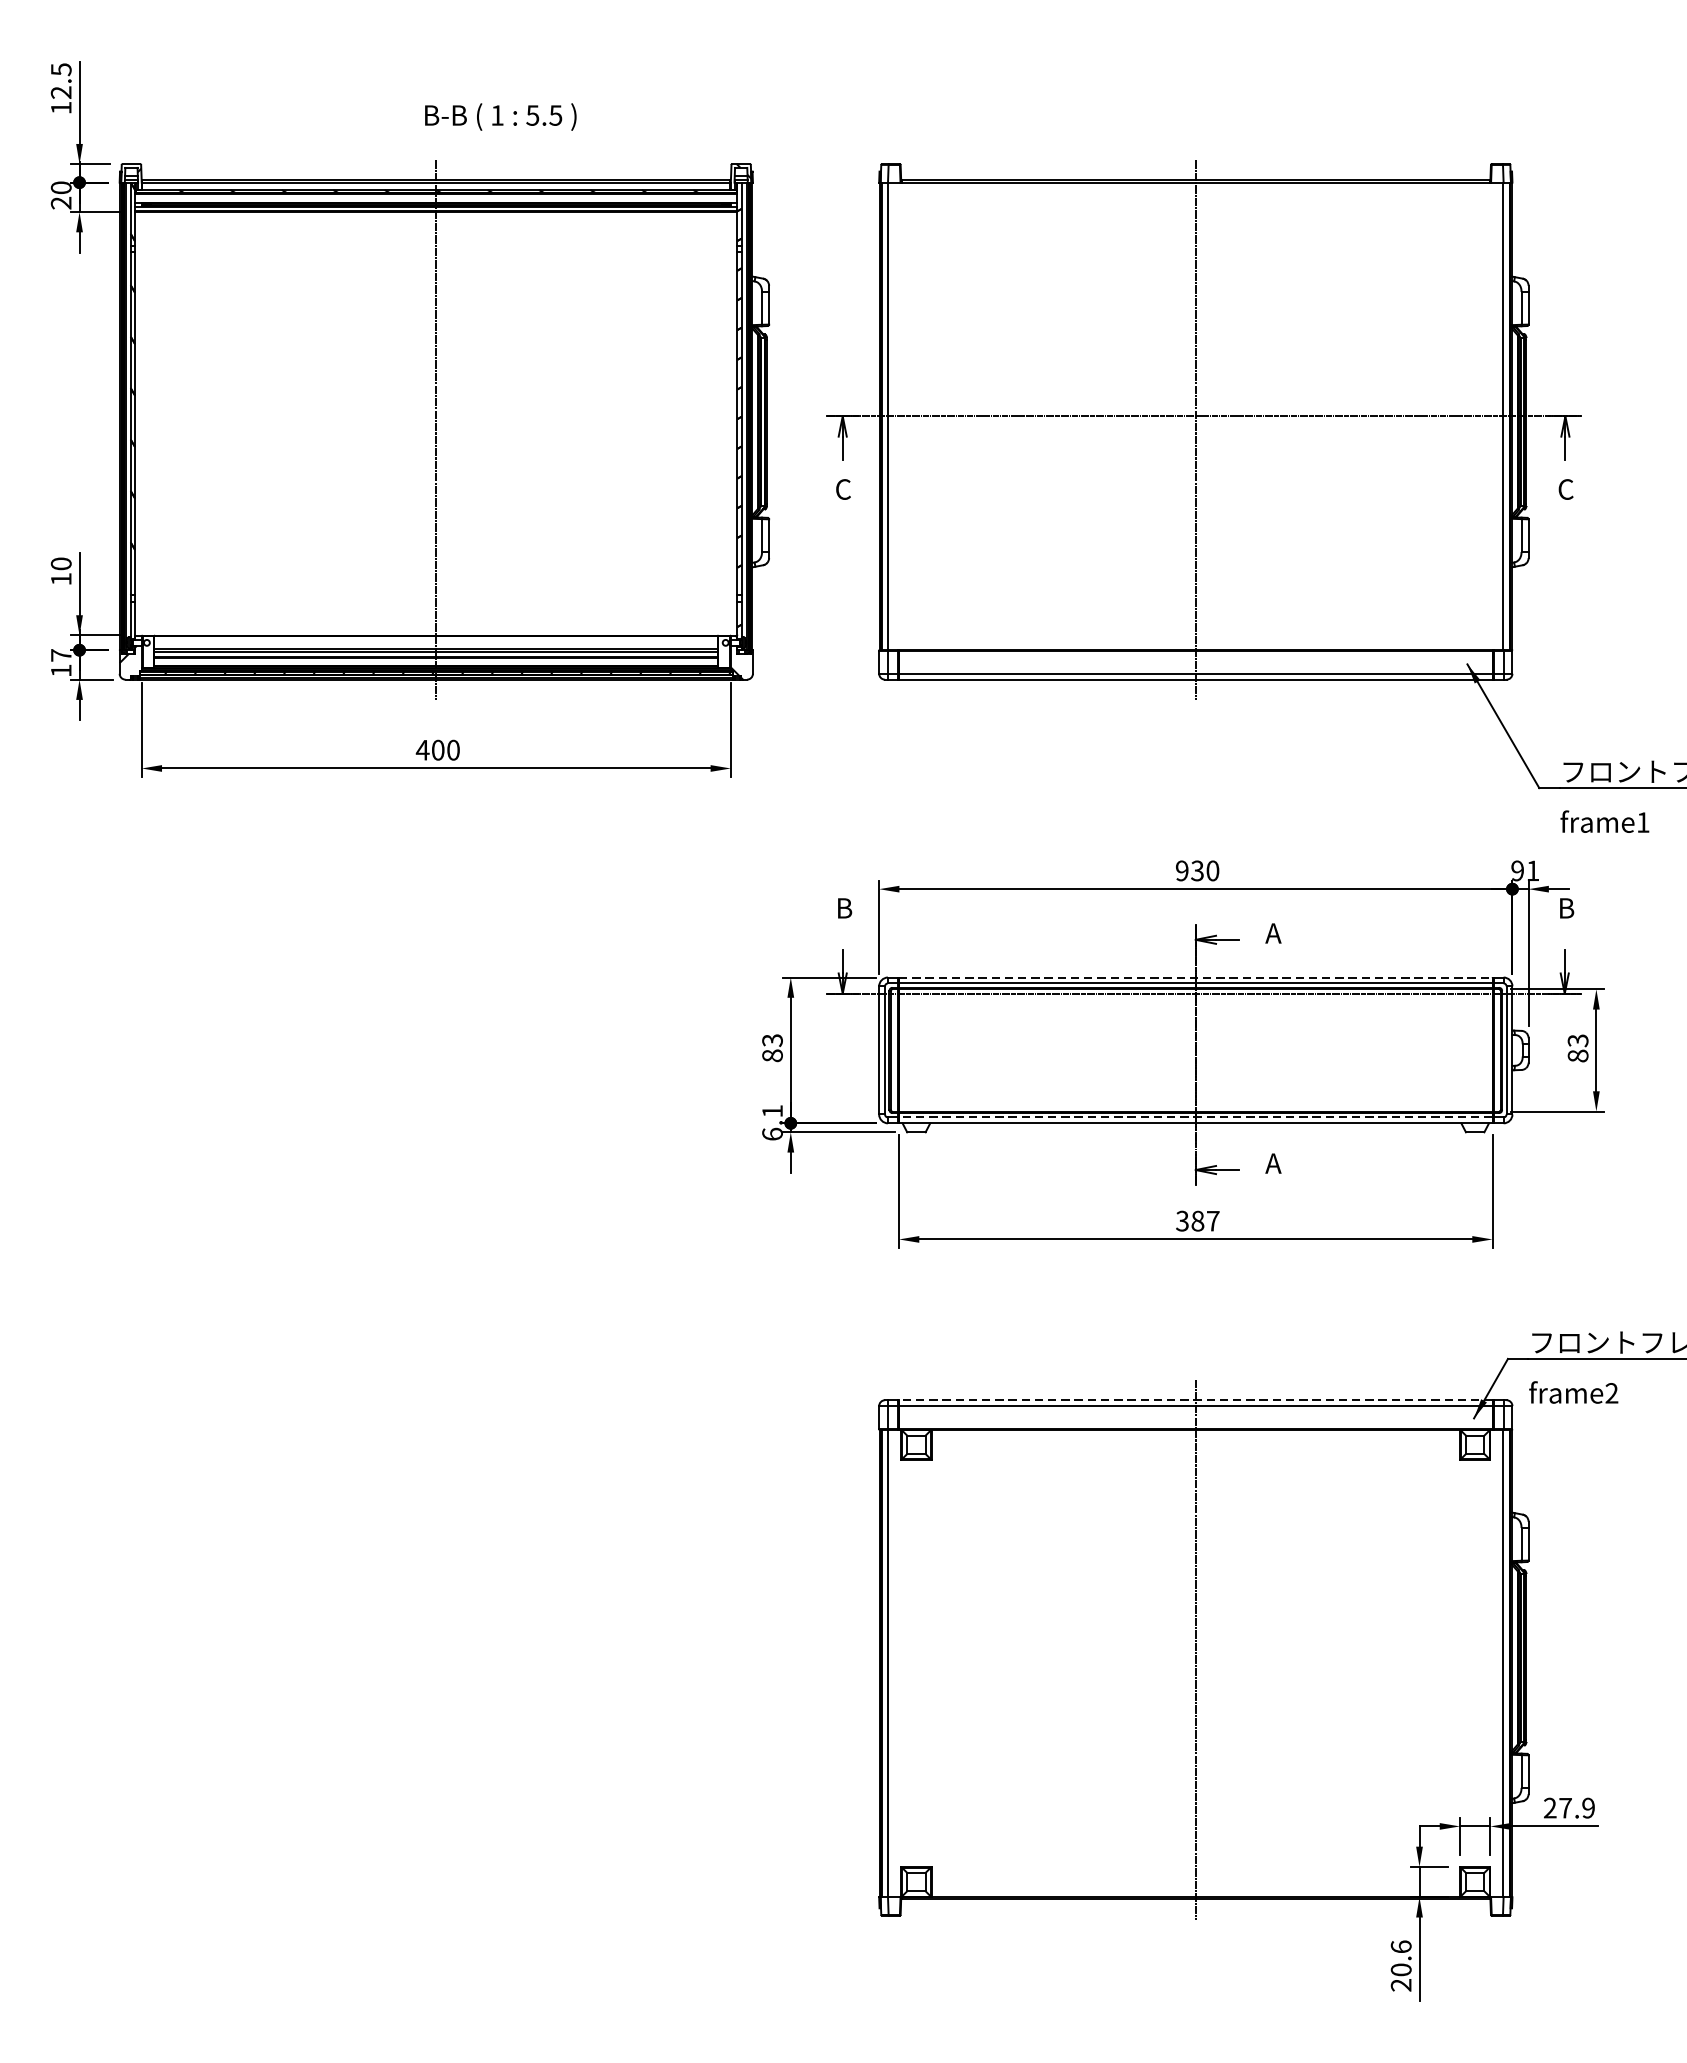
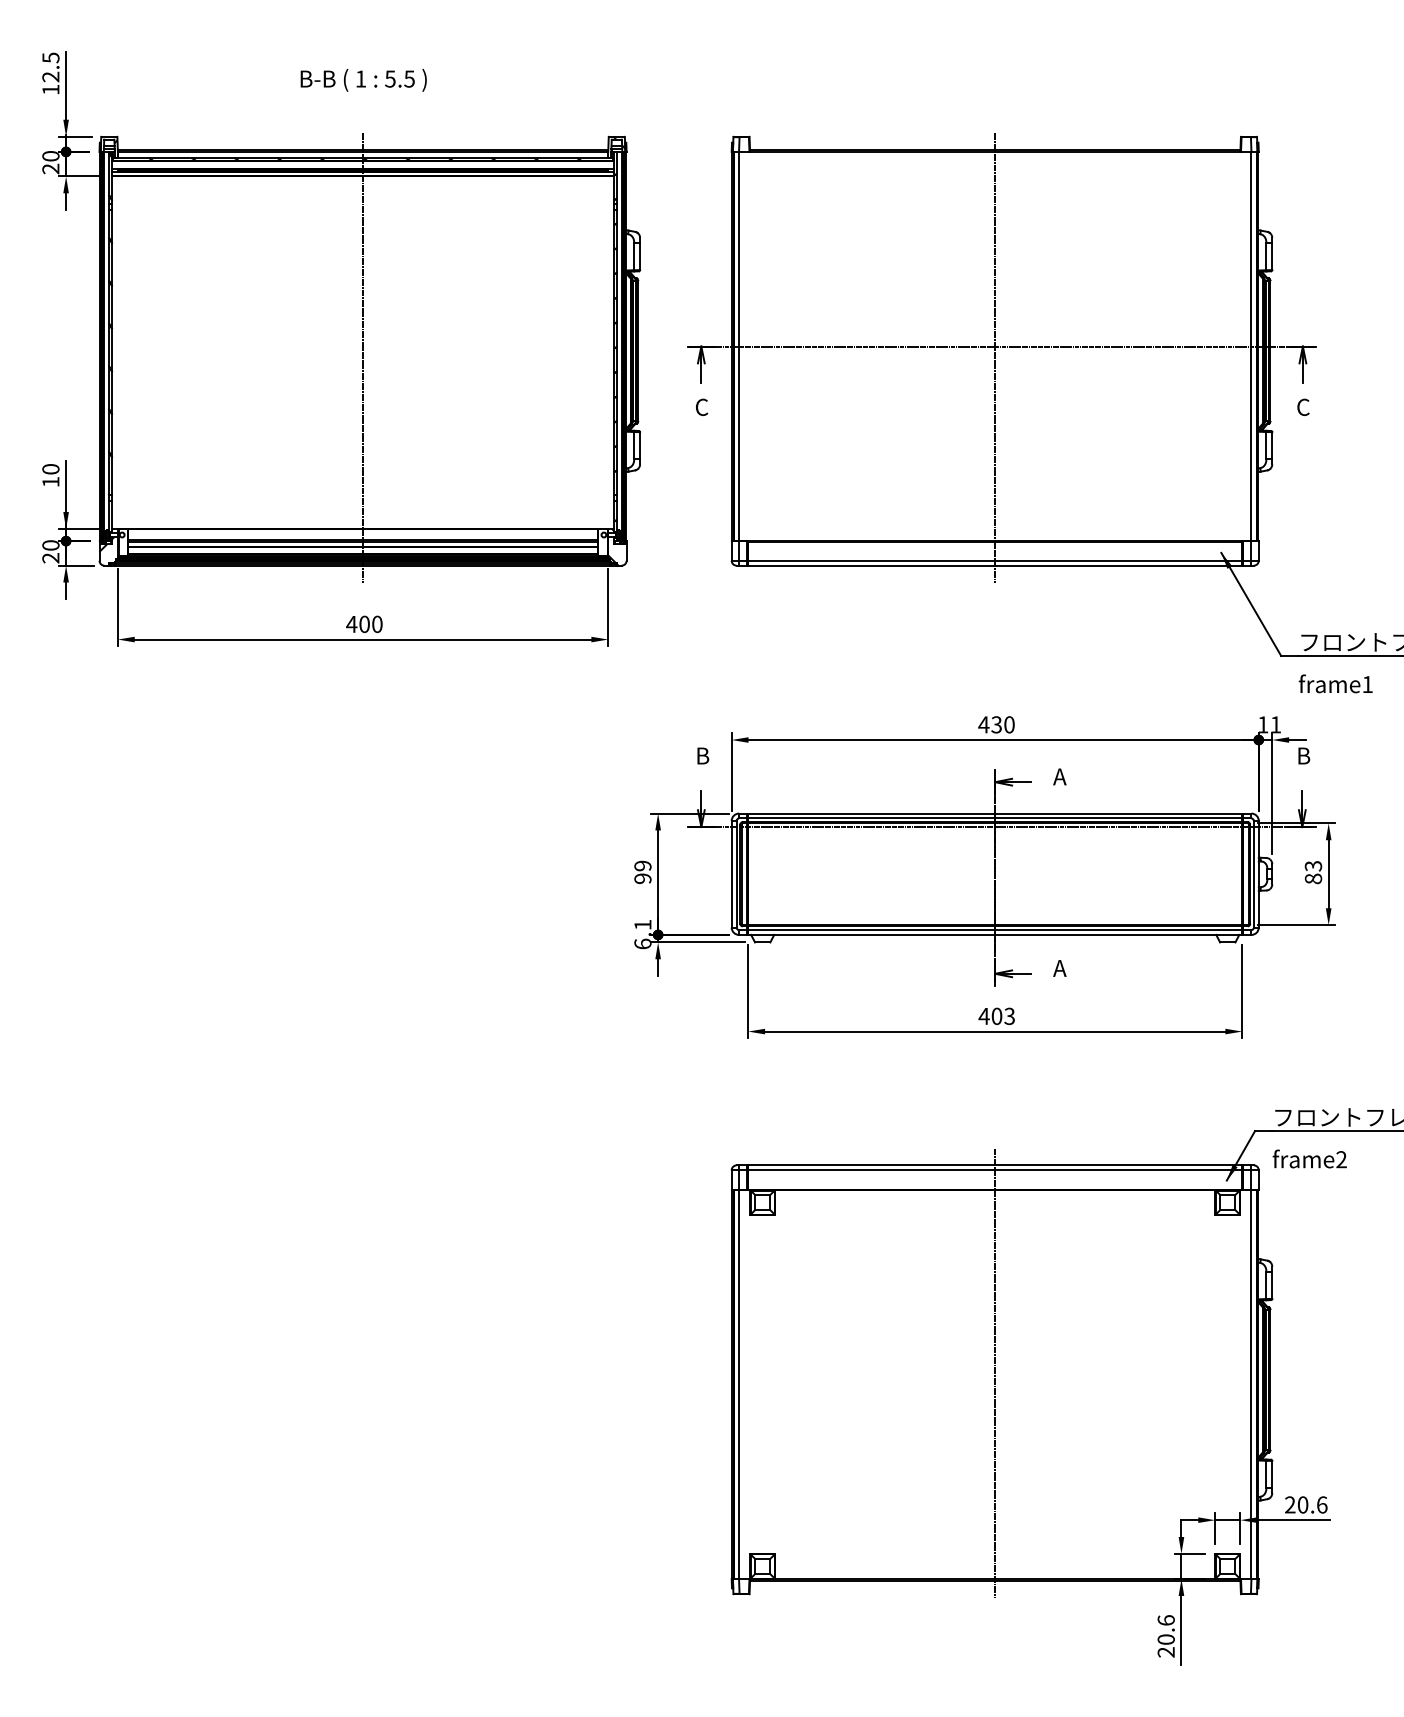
text: (500, 117) -> (363, 80), moved
text: (60, 662) -> (50, 551), 17 -> 20
text: (1181, 870) -> (983, 724), 930 -> 430
text: (1518, 870) -> (1263, 724), 91 -> 11
line: (1196, 977) -> (995, 813), dashed -> solid
text: (772, 1047) -> (642, 871), 83 -> 99
line: (1194, 1118) -> (994, 930), dashed -> solid
text: (1197, 1221) -> (996, 1016), 387 -> 403
line: (1194, 1400) -> (994, 1165), dashed -> solid
text: (1576, 1807) -> (1312, 1504), 27.9 -> 20.6

